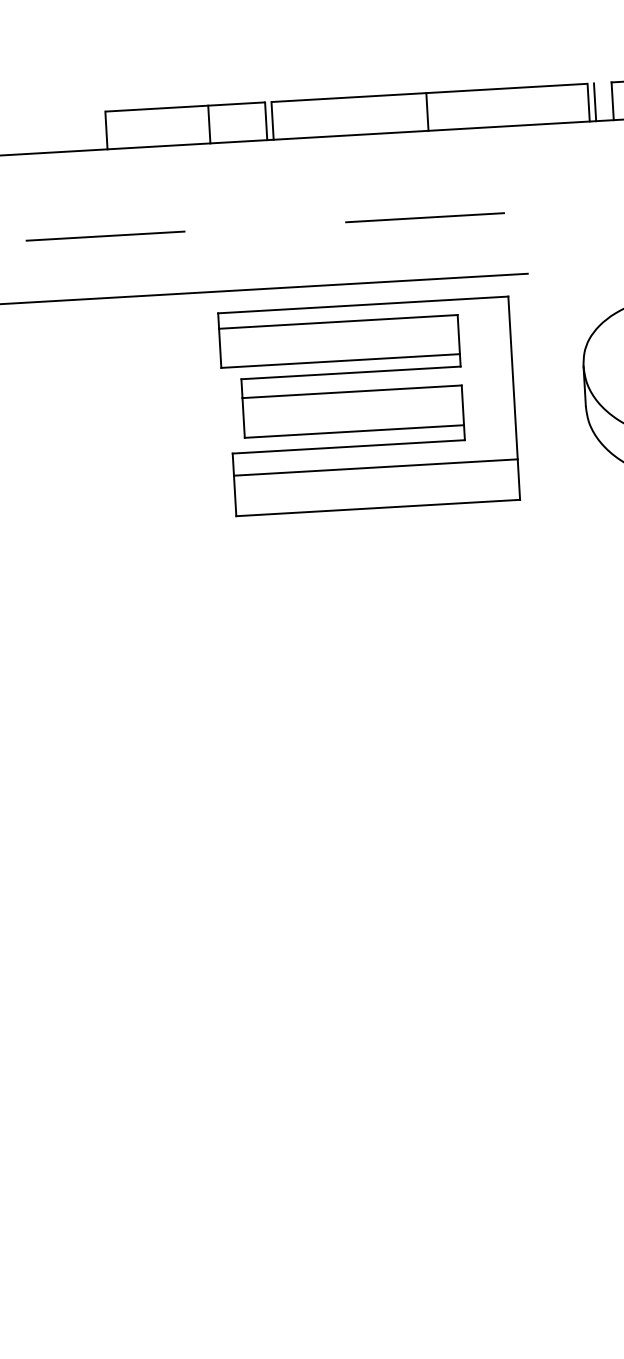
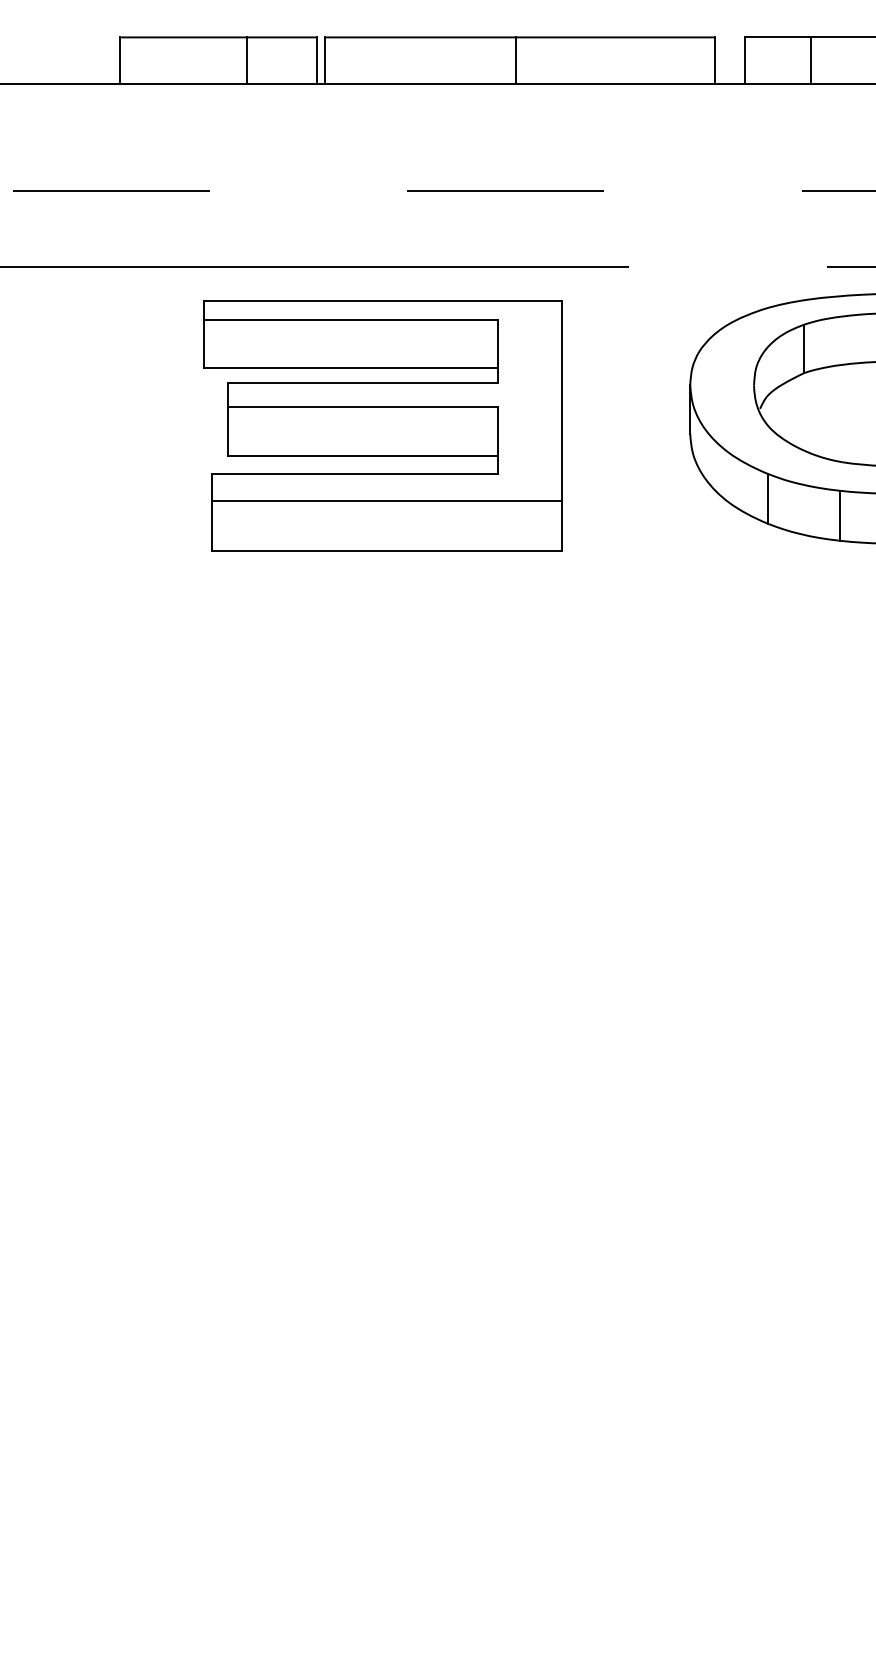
line: (595, 102) -> (723, 60), removed
part: (368, 406) -> (382, 425), moved

